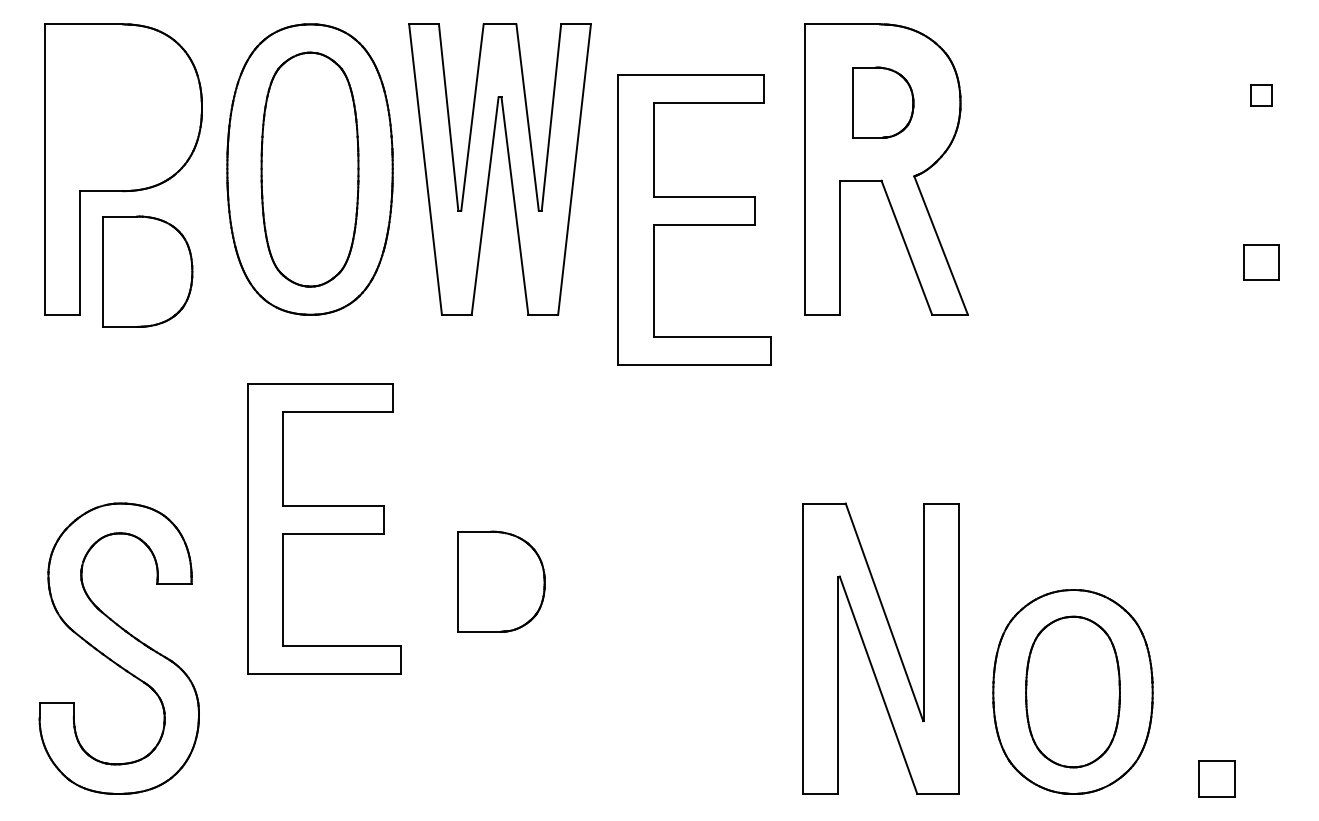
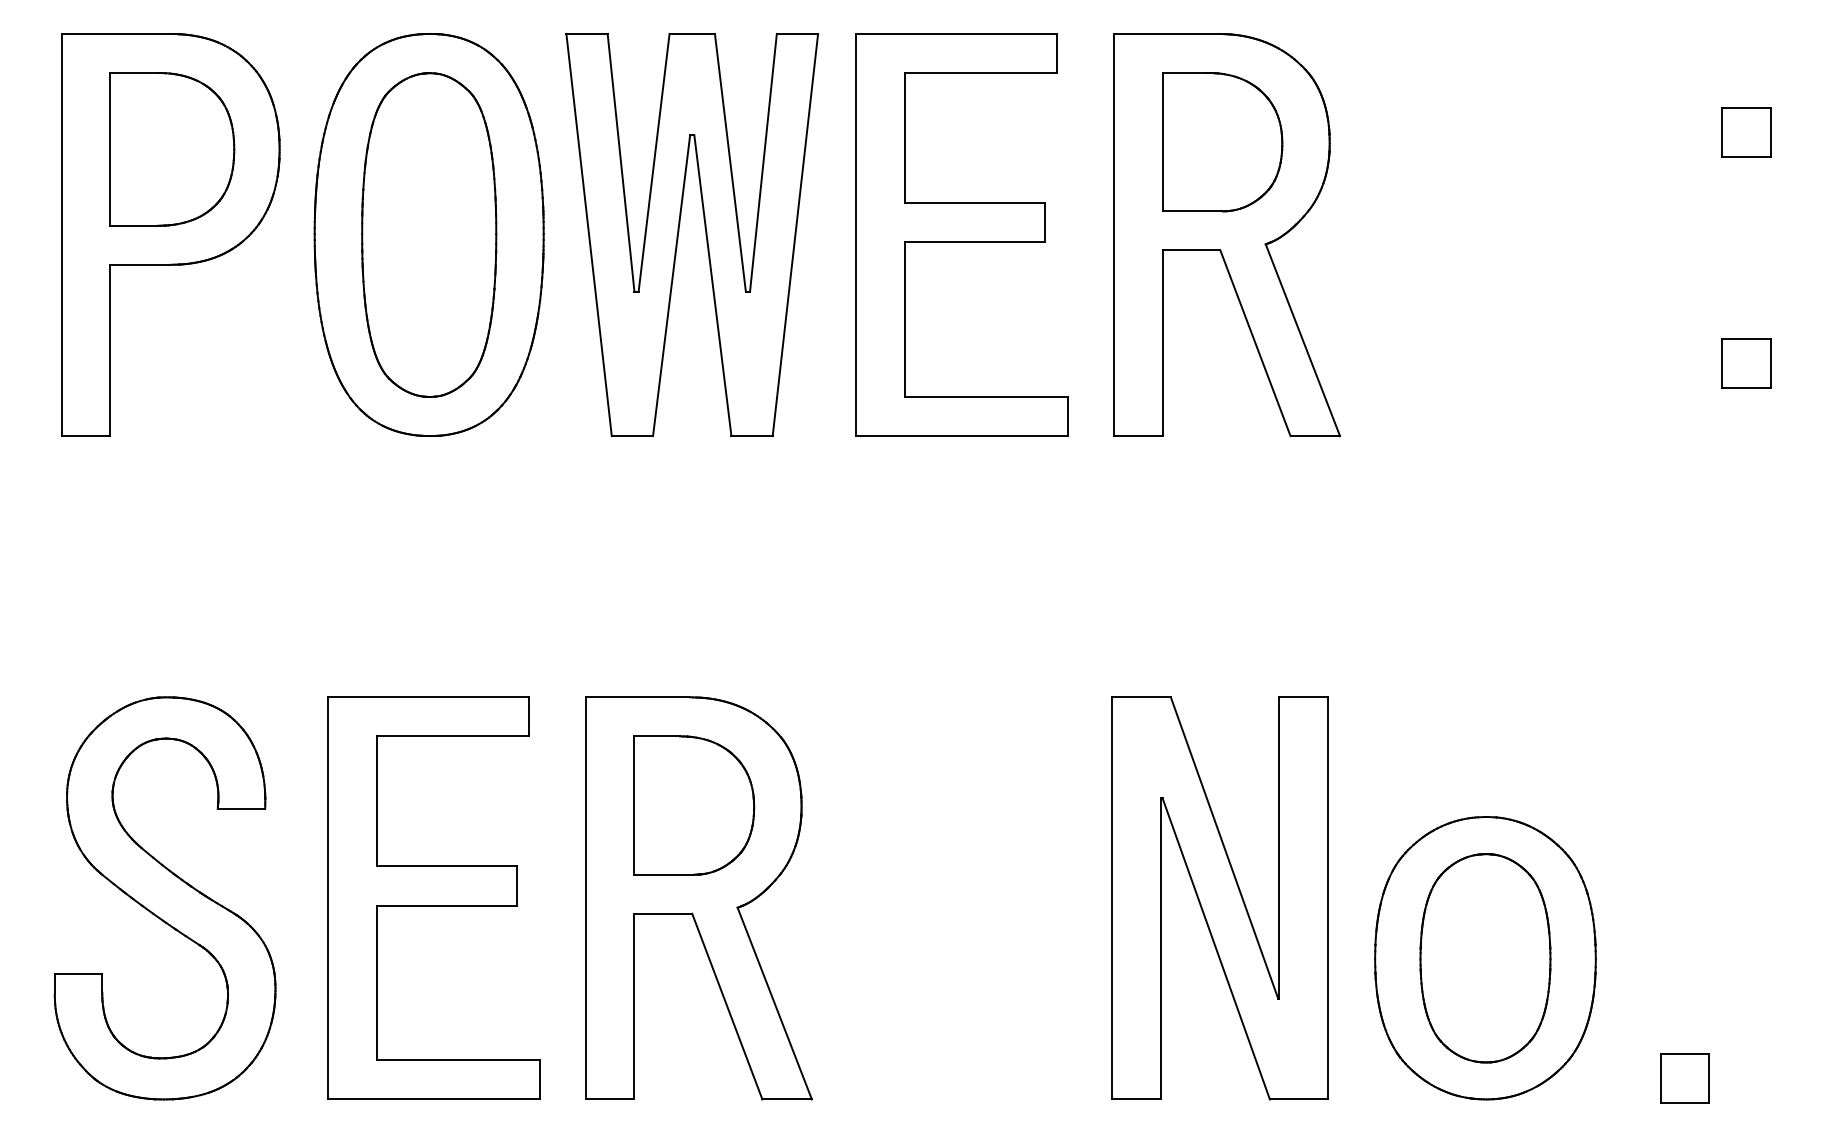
part: (1261, 95) -> (1746, 132), size x1.67
part: (883, 102) -> (1222, 142), size x1.43
part: (694, 219) -> (961, 234), moved
part: (147, 271) -> (172, 149), moved
part: (323, 528) -> (433, 897), moved
part: (504, 648) -> (698, 898), added

